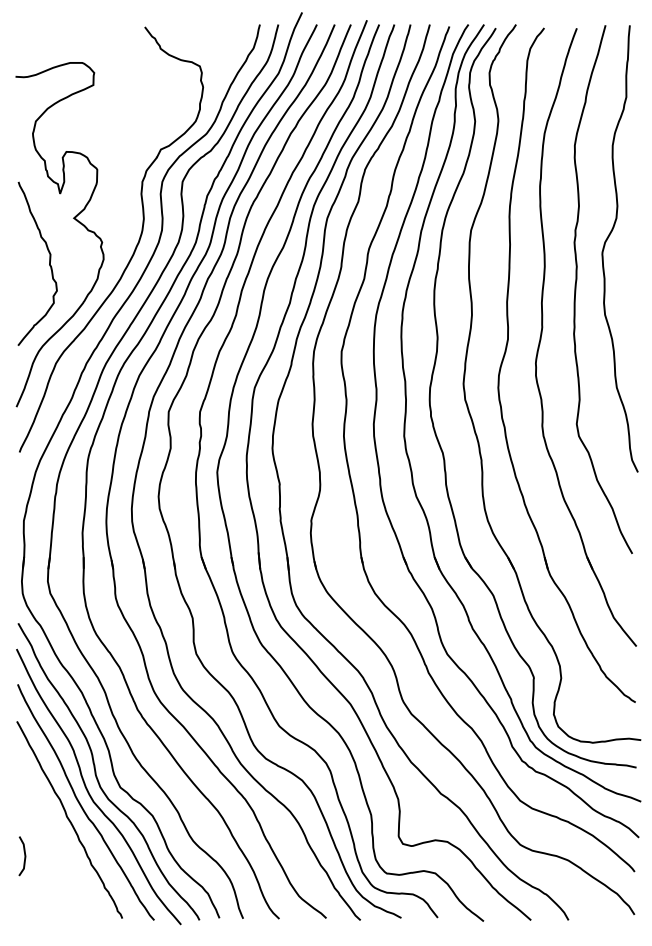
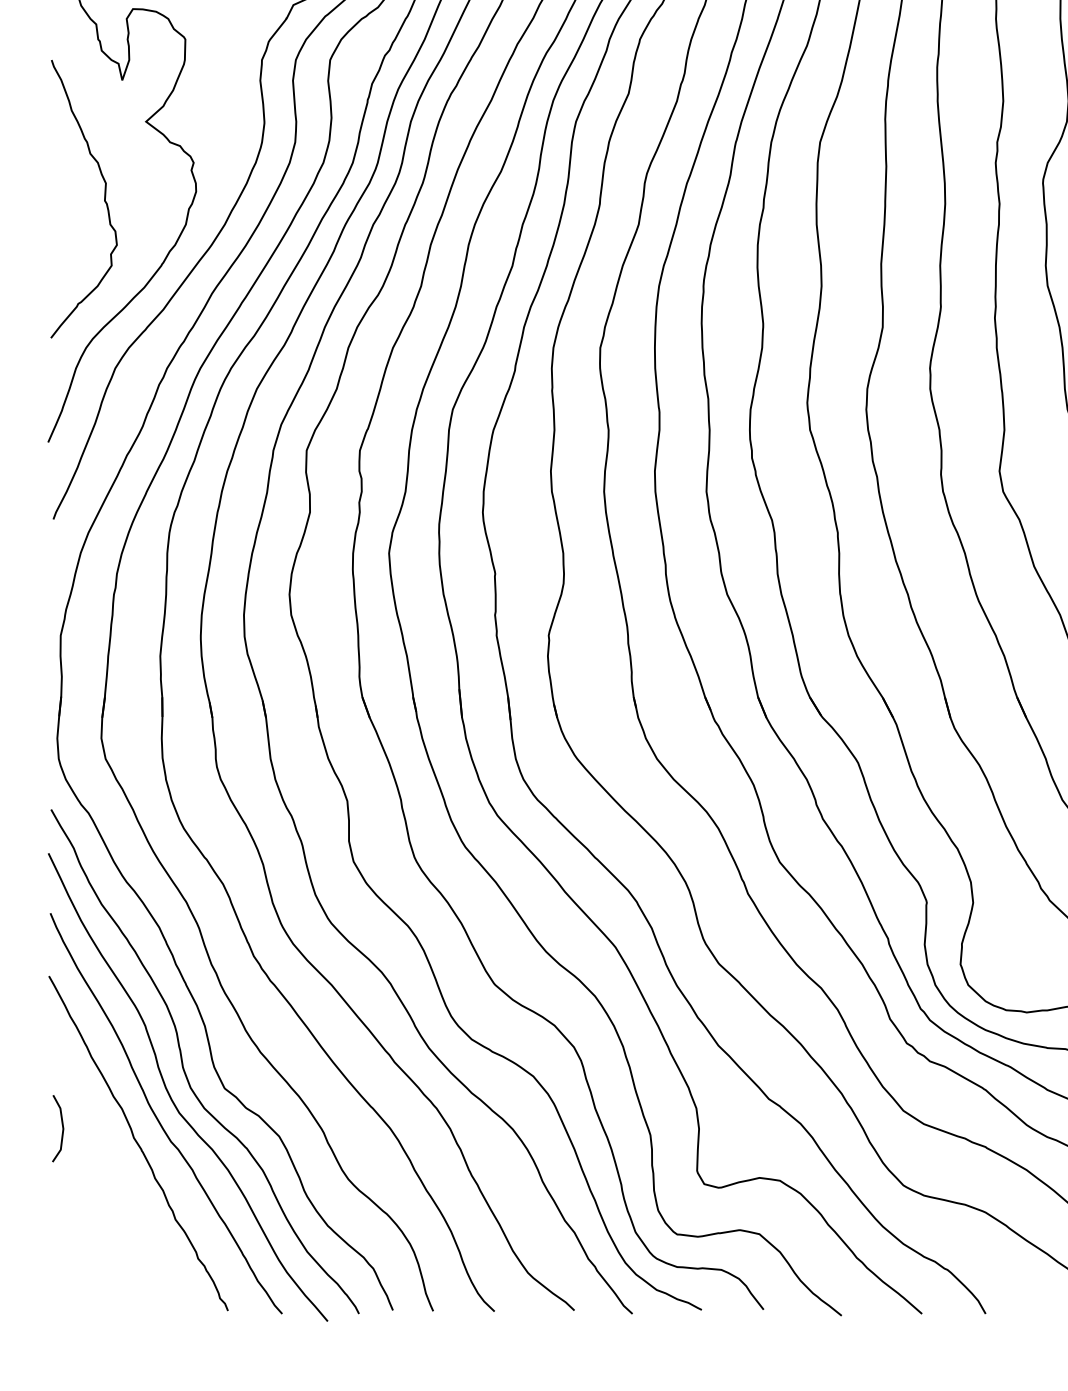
line: (24, 856) -> (61, 1129), moved

